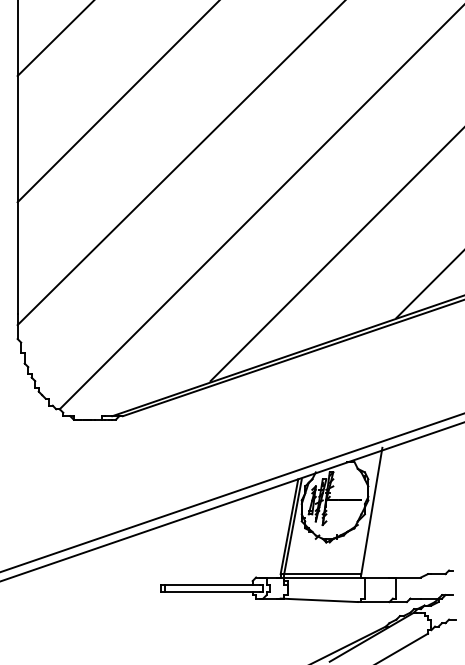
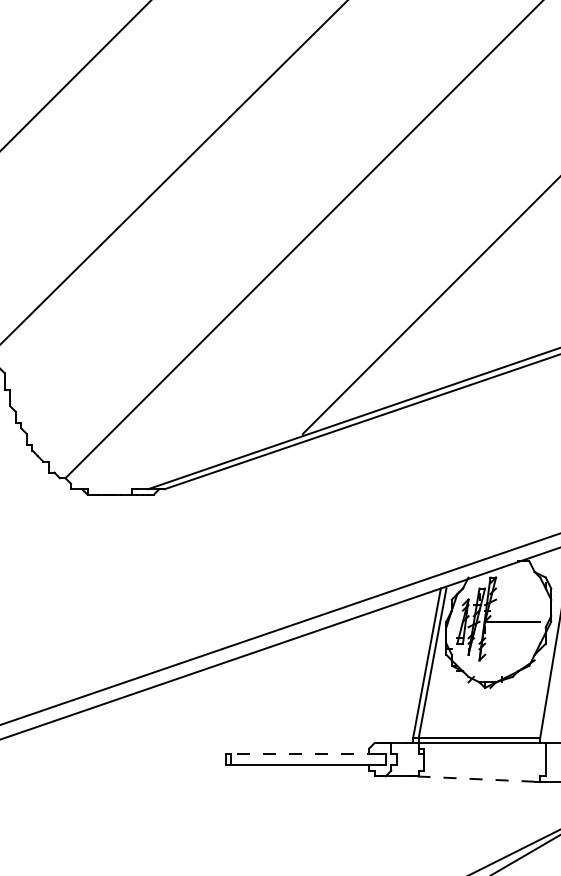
line: (211, 584) -> (304, 754), solid -> dashed
line: (319, 600) -> (474, 779), solid -> dashed

